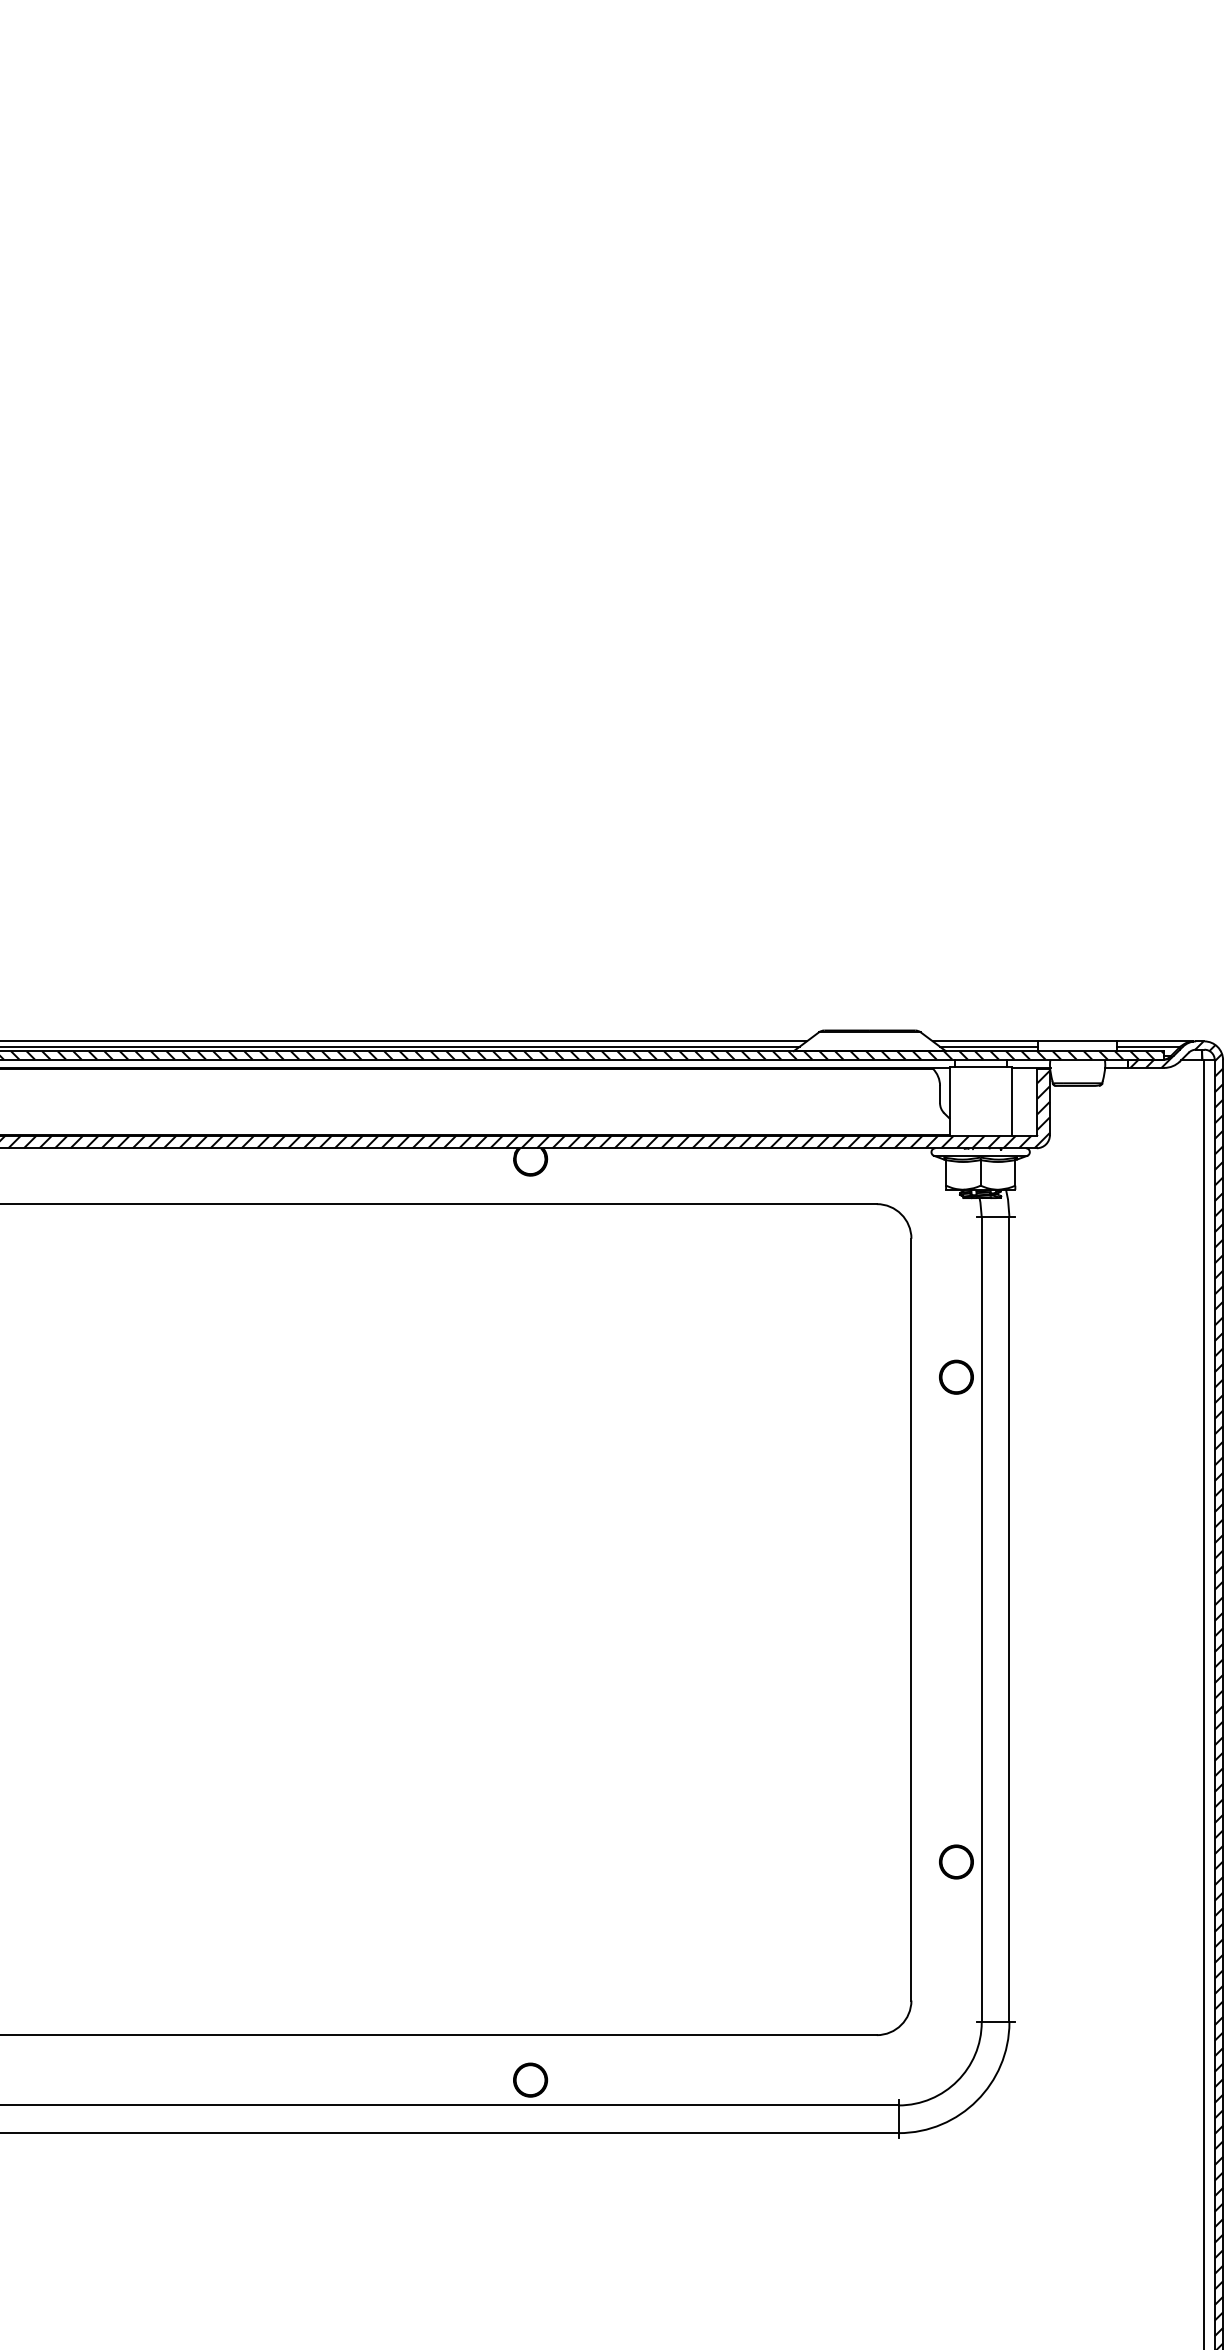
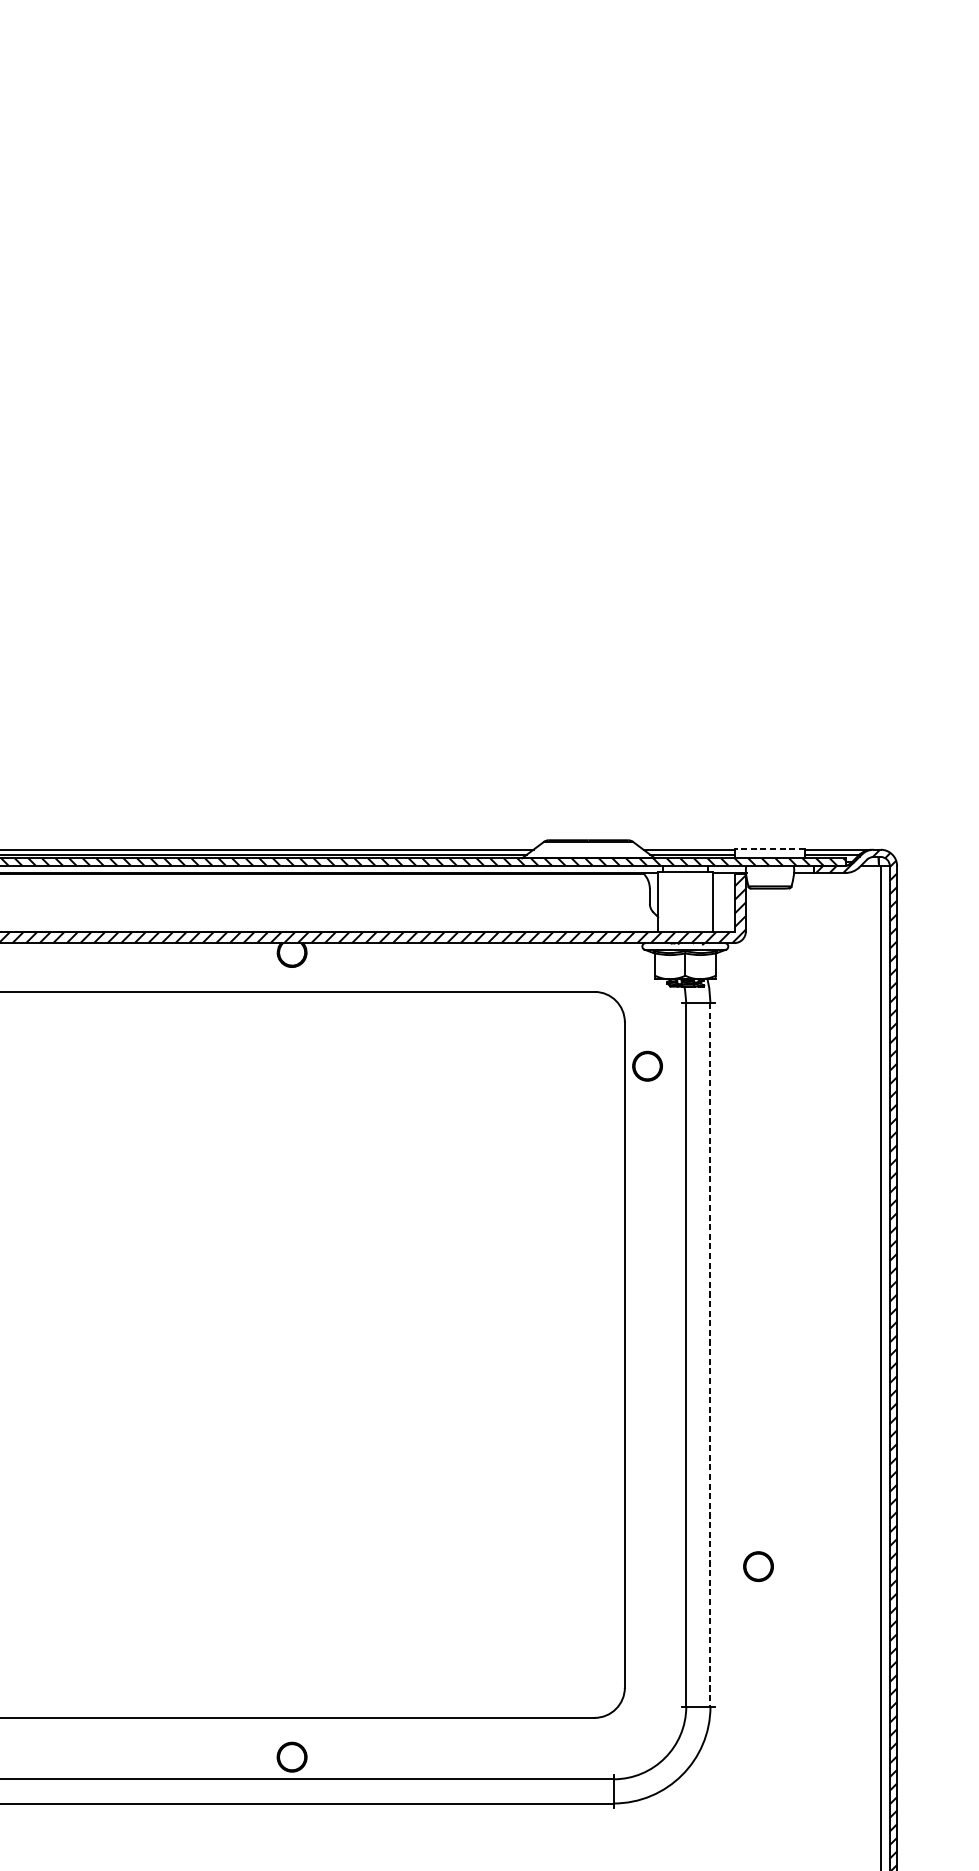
line: (1077, 1040) -> (769, 848), solid -> dashed
part: (956, 1376) -> (647, 1065), moved
line: (1009, 1619) -> (710, 1354), solid -> dashed
circle: (956, 1861) -> (758, 1566), moved

